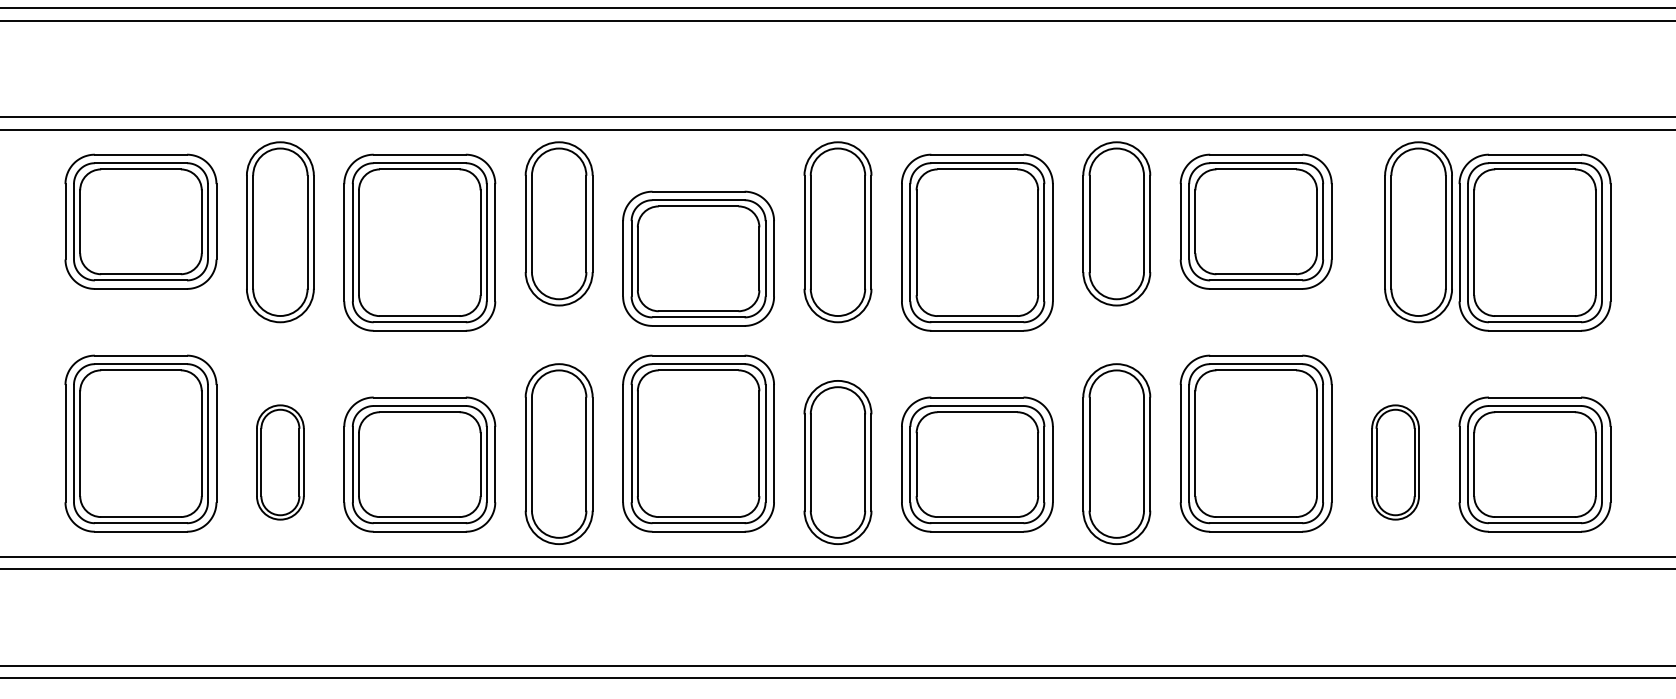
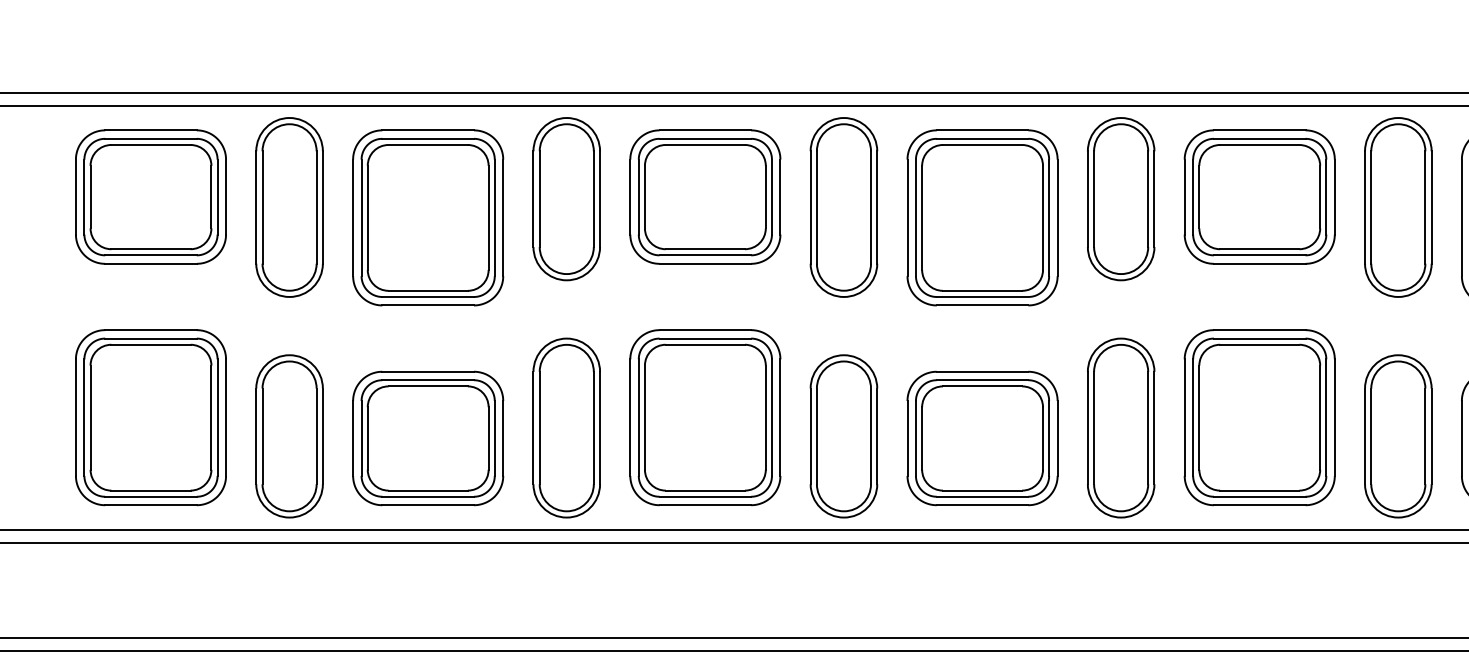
part: (1418, 232) -> (1398, 207), moved
part: (698, 258) -> (705, 196), moved
part: (280, 462) -> (289, 436), size x1.43
part: (1395, 462) -> (1398, 436), size x1.43

